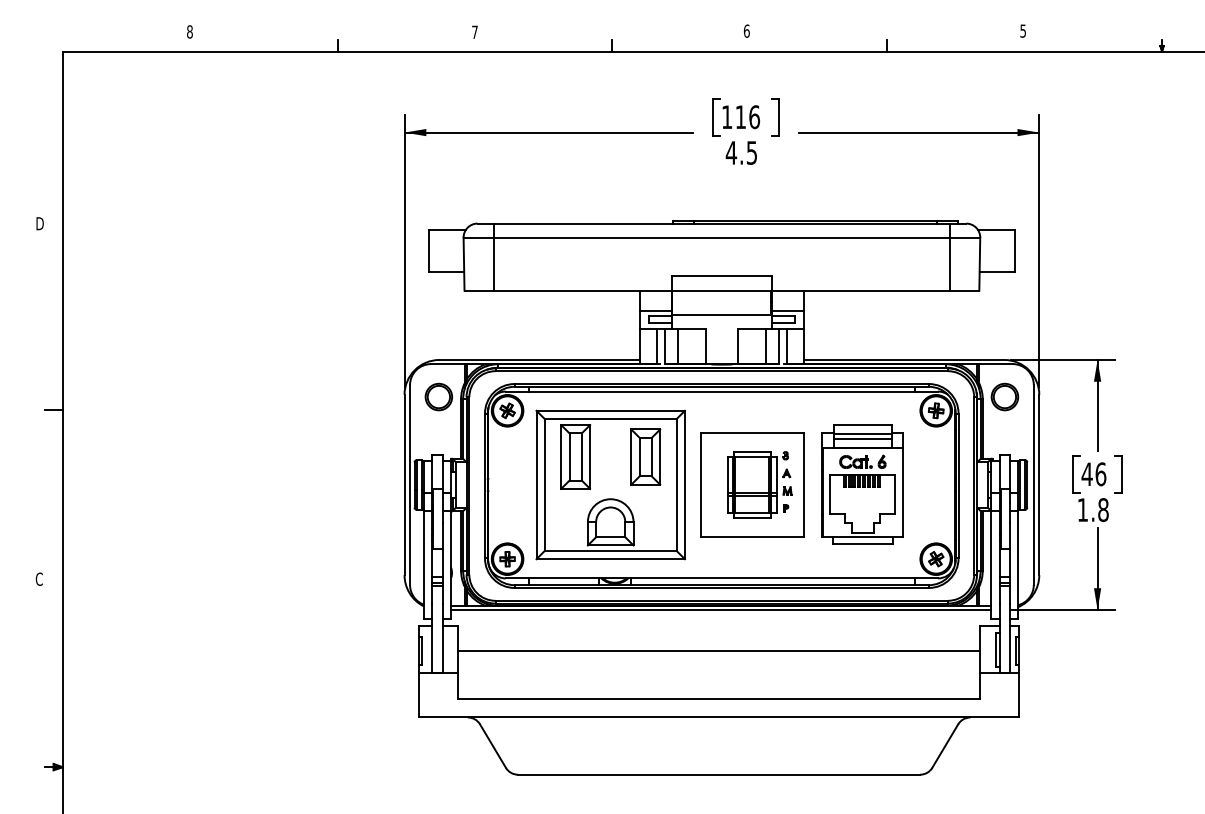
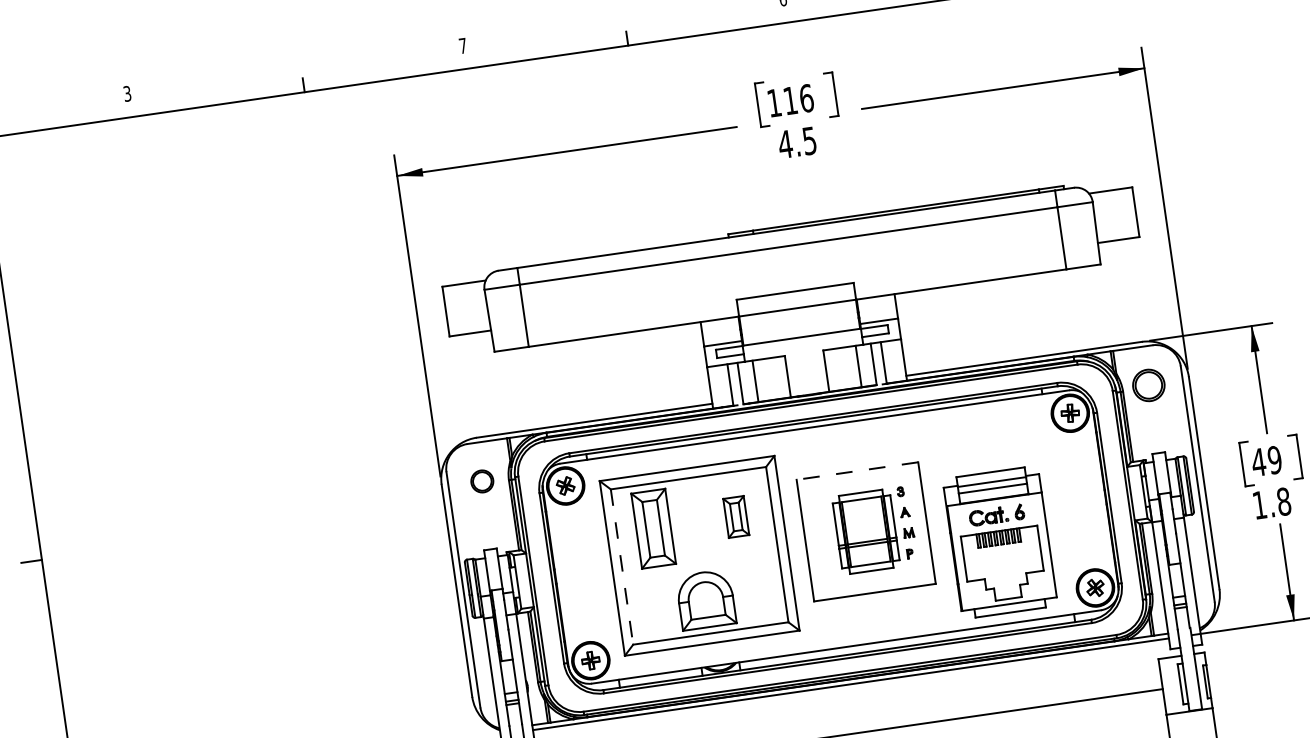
text: (189, 31) -> (126, 93), 8 -> 3
part: (438, 396) -> (481, 480), size x0.7
line: (752, 433) -> (857, 471), solid -> dashed
part: (645, 456) -> (735, 516), size x0.6
text: (1100, 474) -> (1274, 460), 46 -> 49
part: (862, 484) -> (1000, 541), moved
line: (544, 485) -> (621, 567), solid -> dashed

